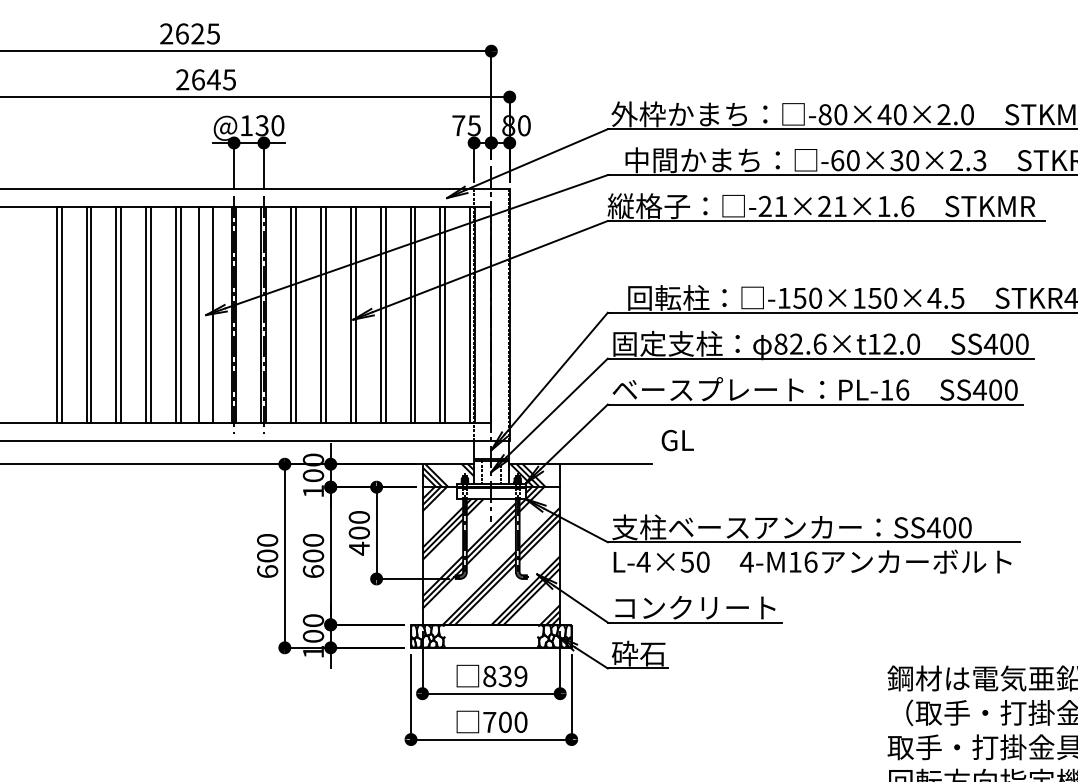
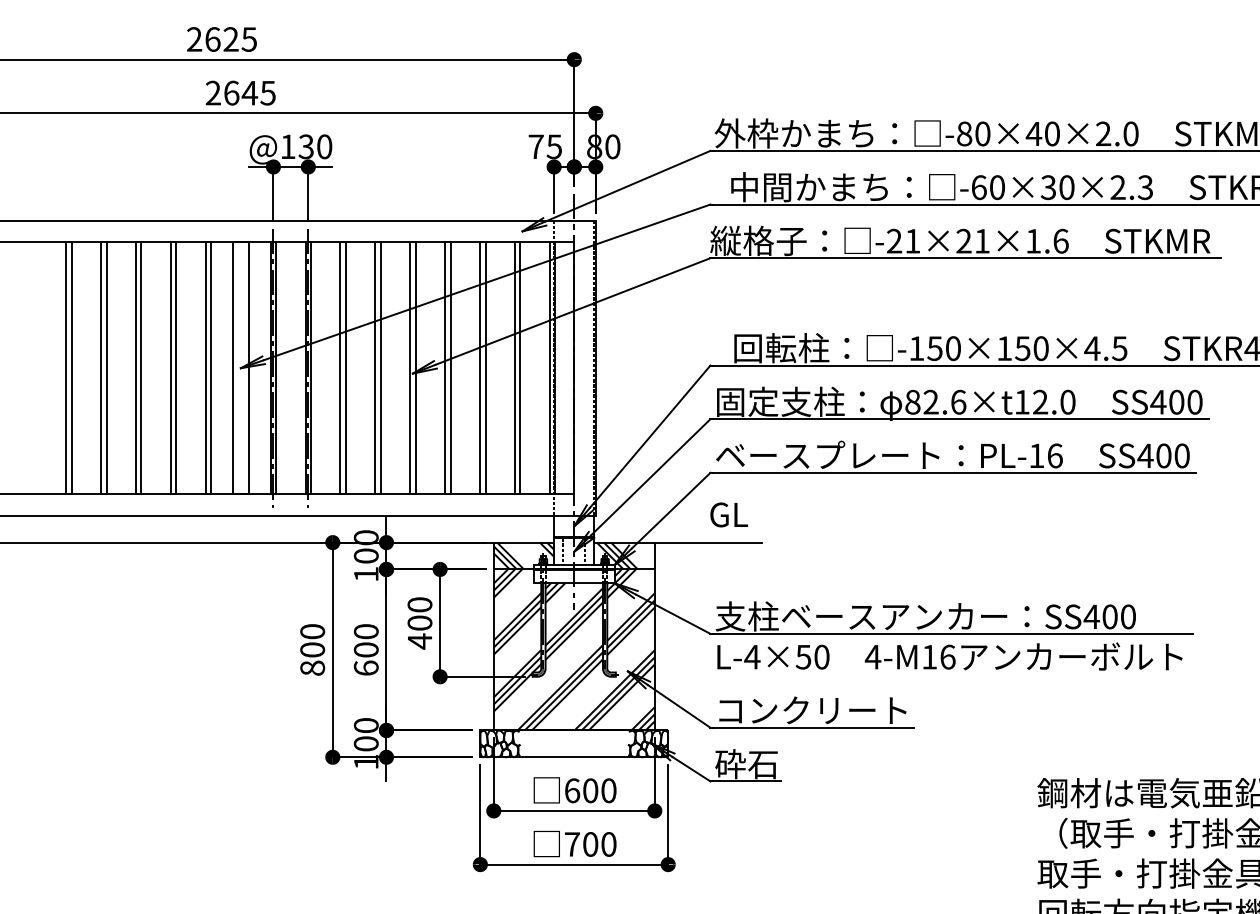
text: (677, 440) -> (728, 514), moved
text: (267, 571) -> (312, 668), 600 -> 800
text: (505, 676) -> (590, 790), 839 -> 600

